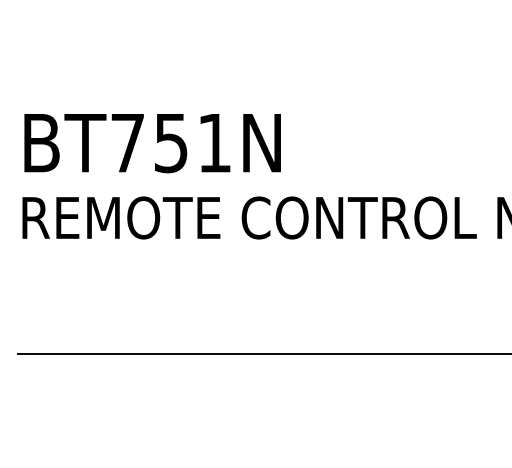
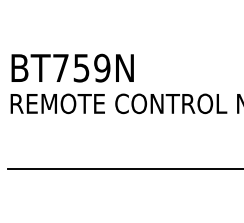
text: (215, 141) -> (102, 67), BT751N -> BT759N

